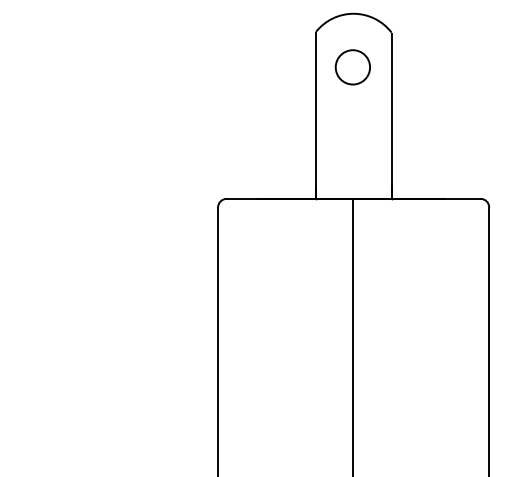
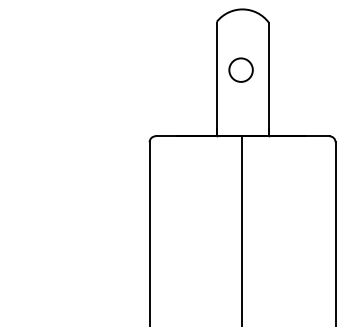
circle: (352, 66) -> (240, 69), moved

